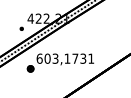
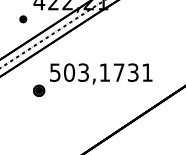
text: (39, 58) -> (54, 72), 603,1731 -> 503,1731

